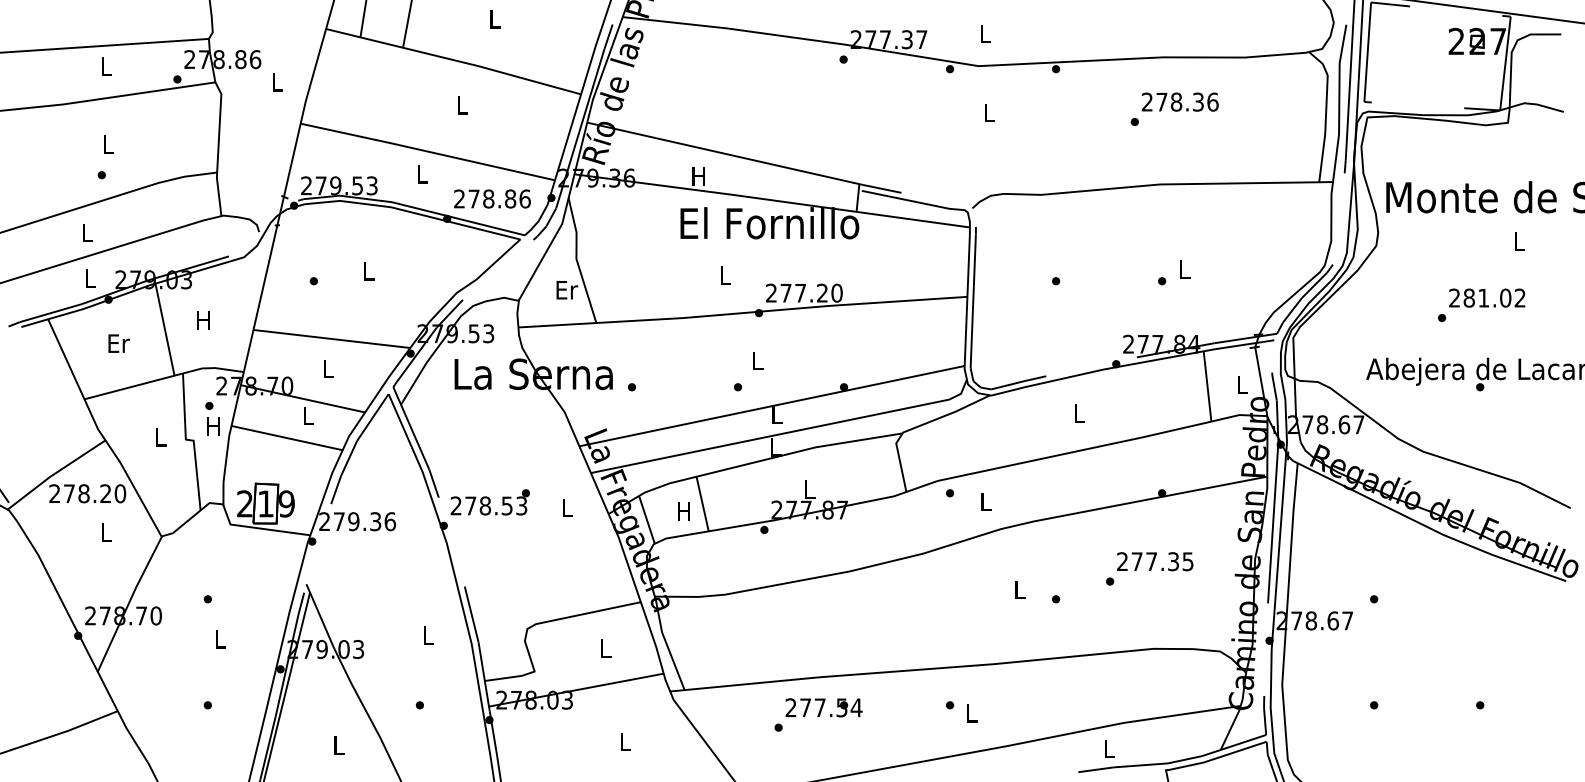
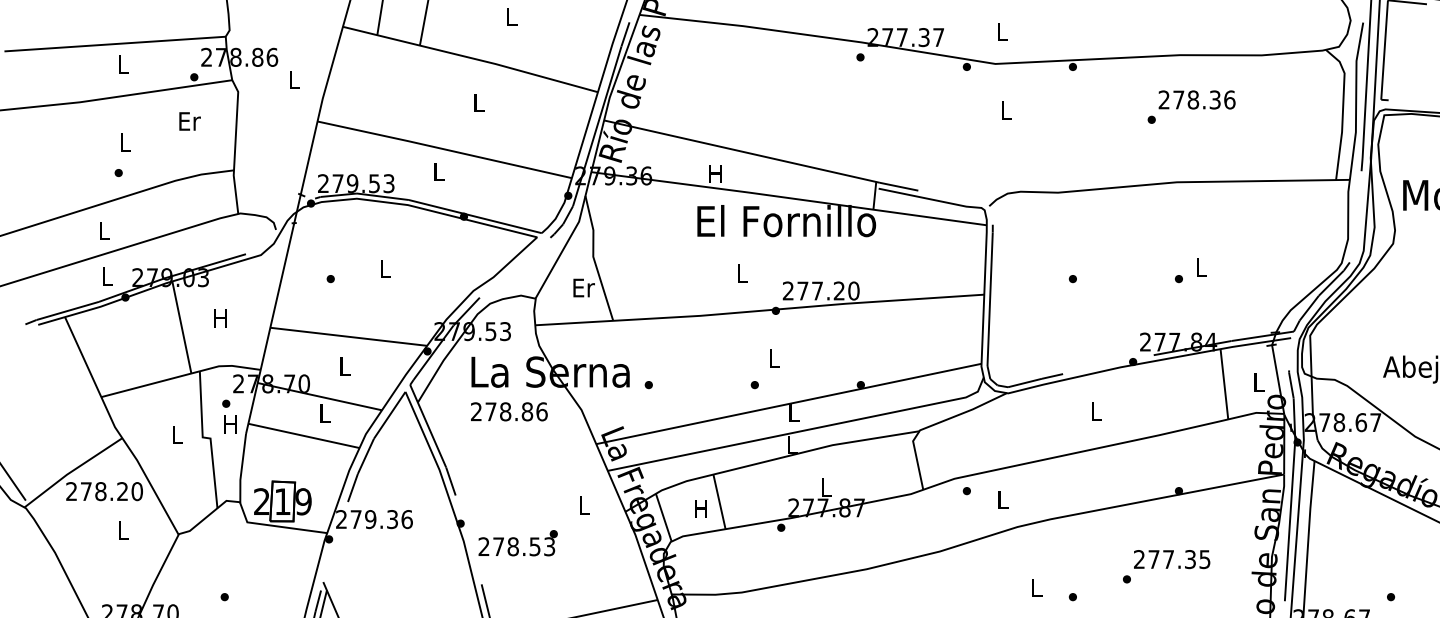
text: (492, 198) -> (509, 411), moved
text: (118, 343) -> (189, 121), moved
text: (489, 502) -> (517, 543), moved

